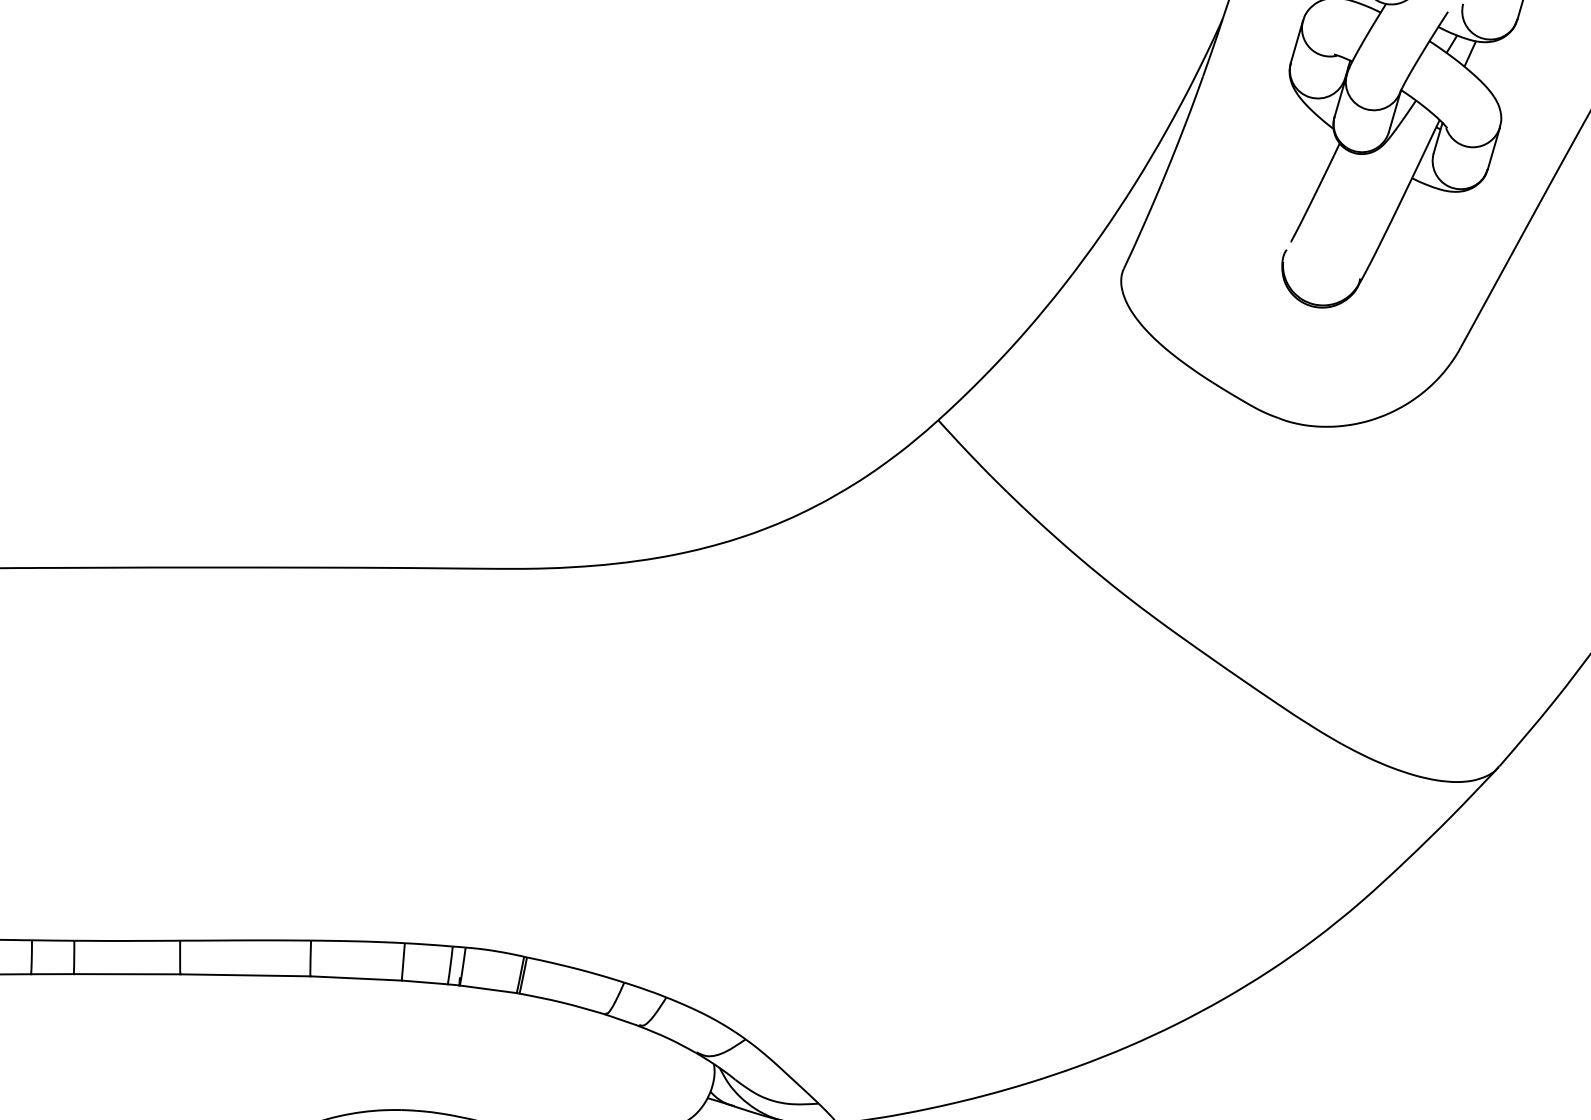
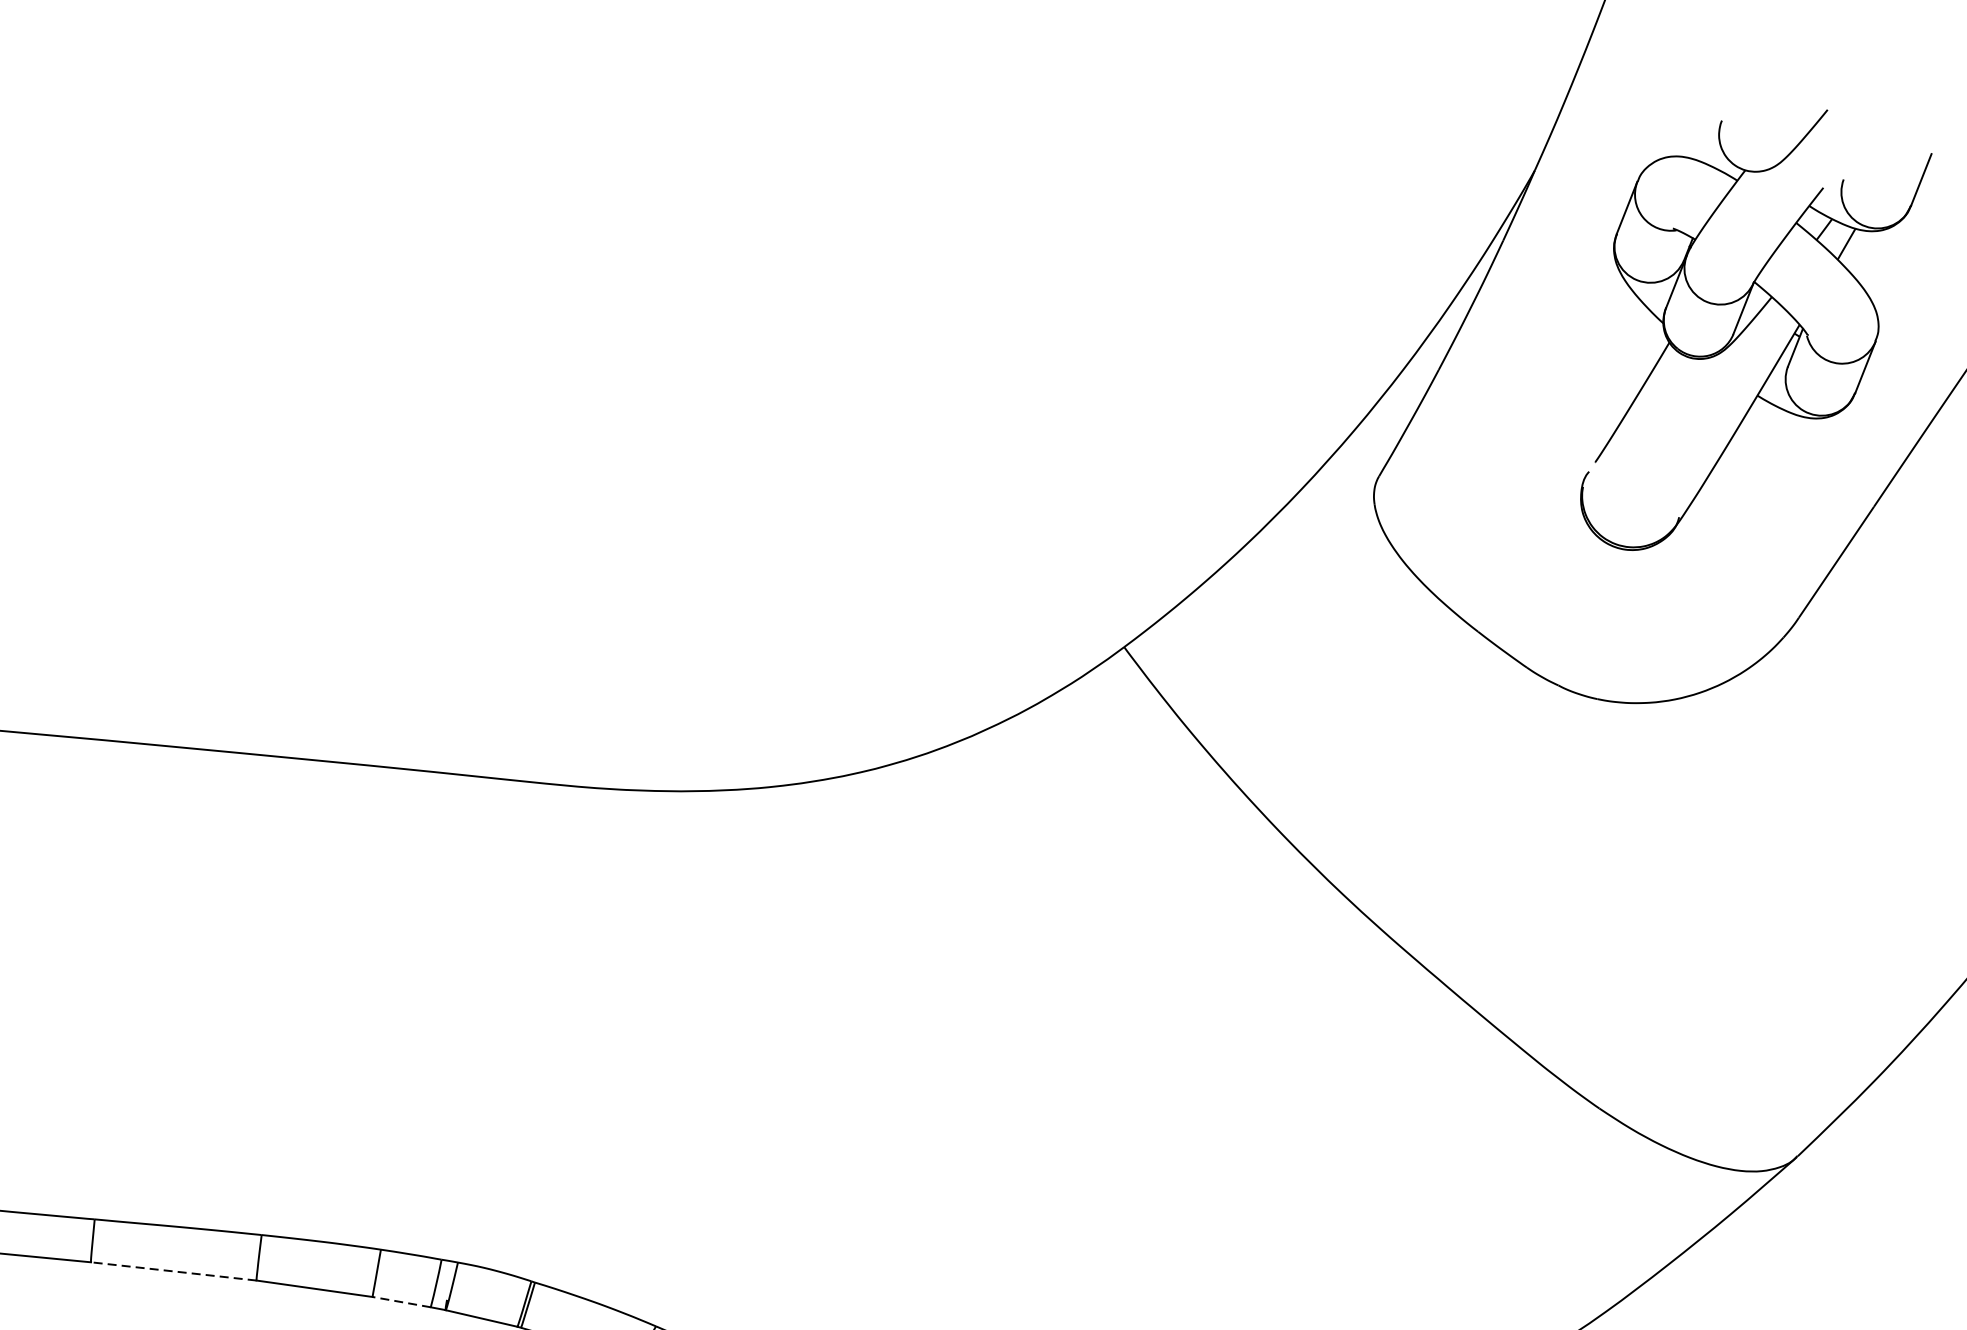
line: (244, 975) -> (172, 1271), solid -> dashed
line: (424, 982) -> (401, 1302), solid -> dashed

